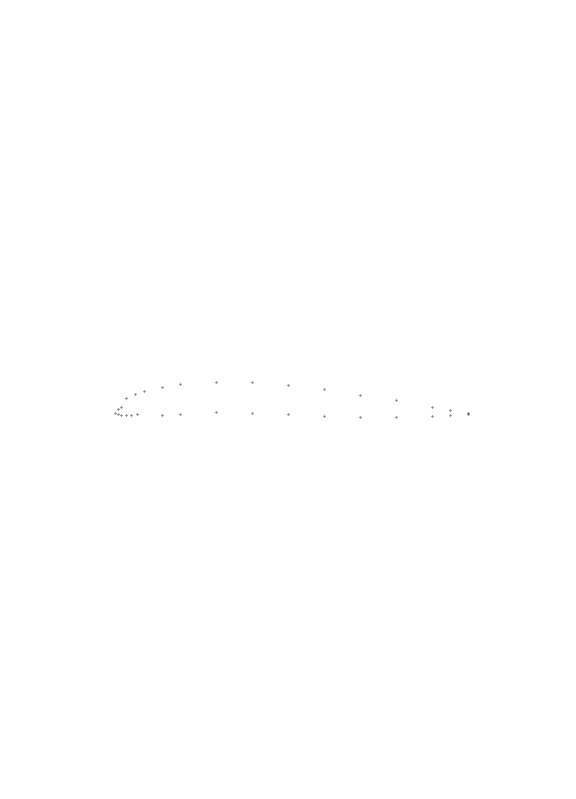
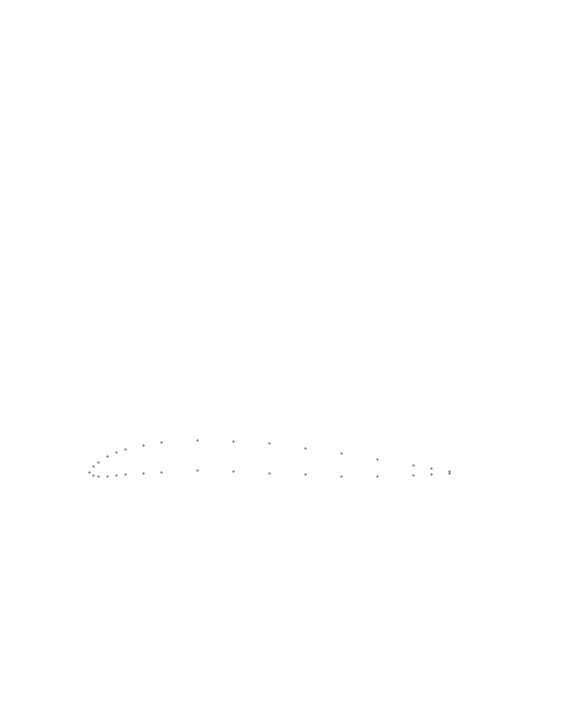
part: (126, 410) -> (107, 468), size x1.67

